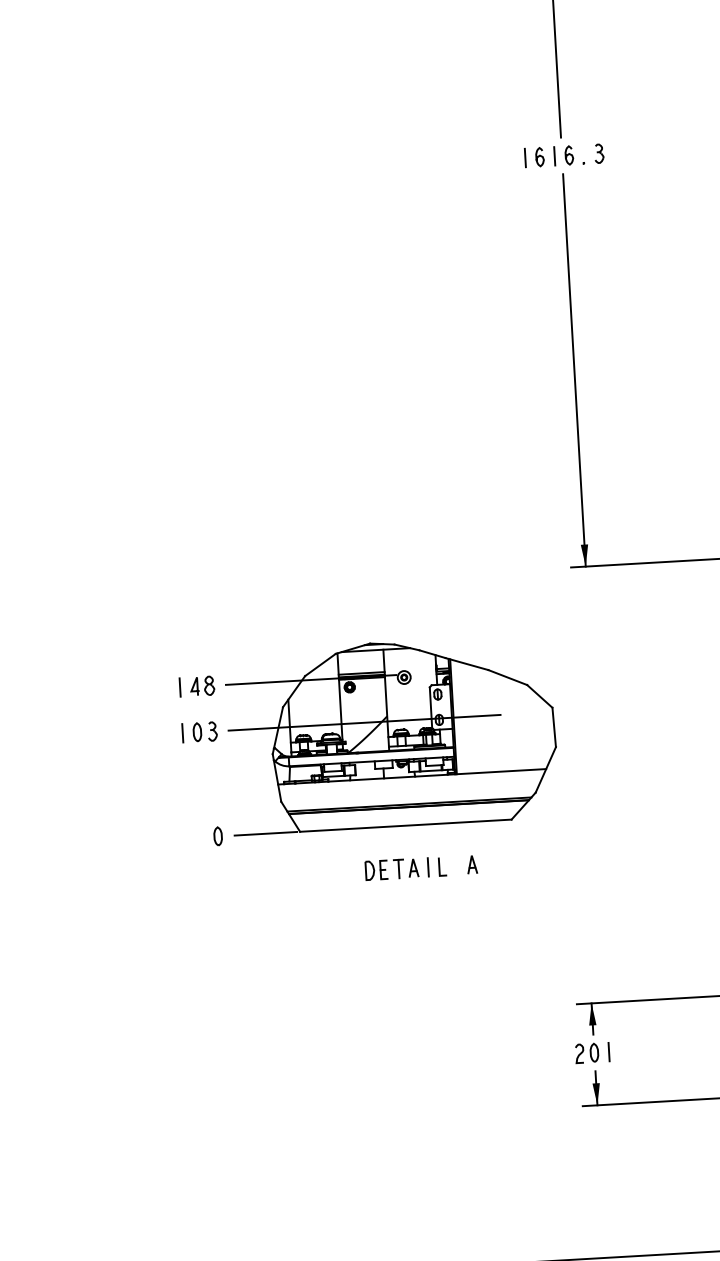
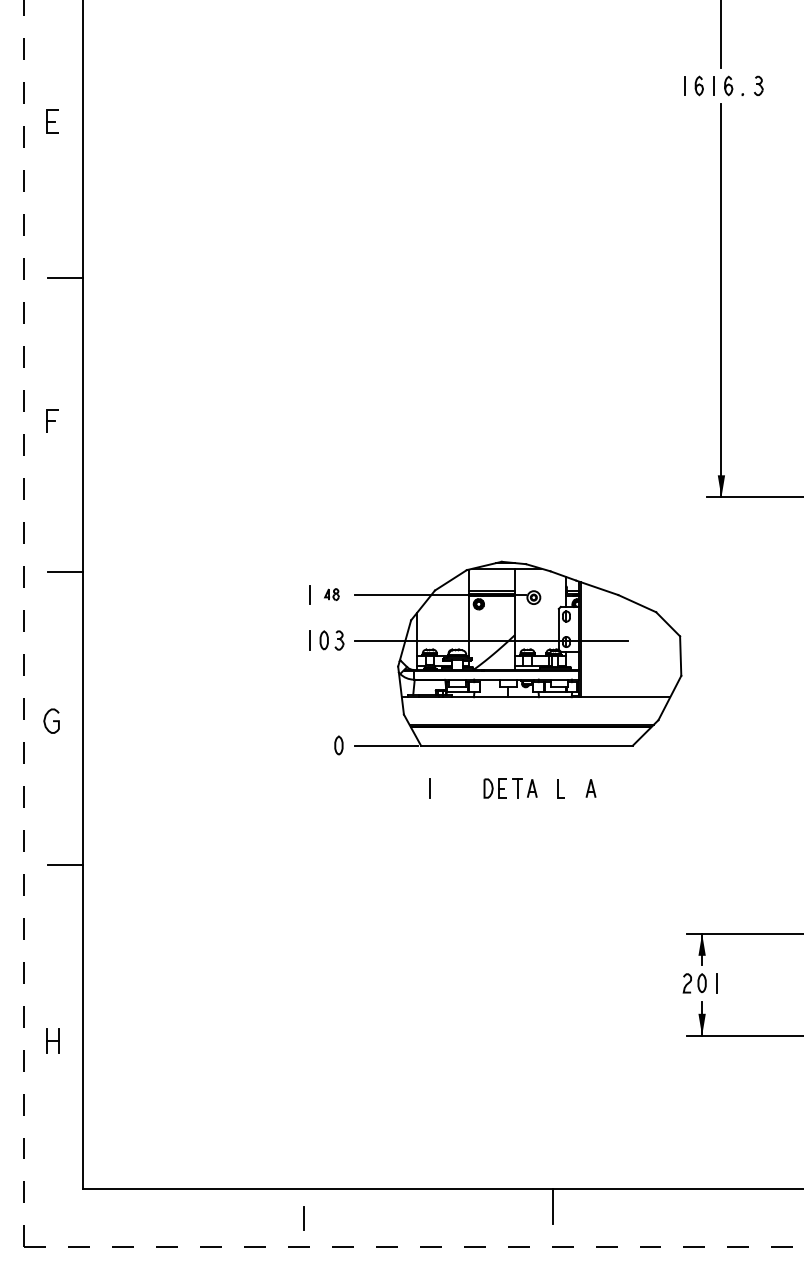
part: (202, 686) -> (331, 594), size x0.6
line: (427, 867) -> (429, 788), moved

